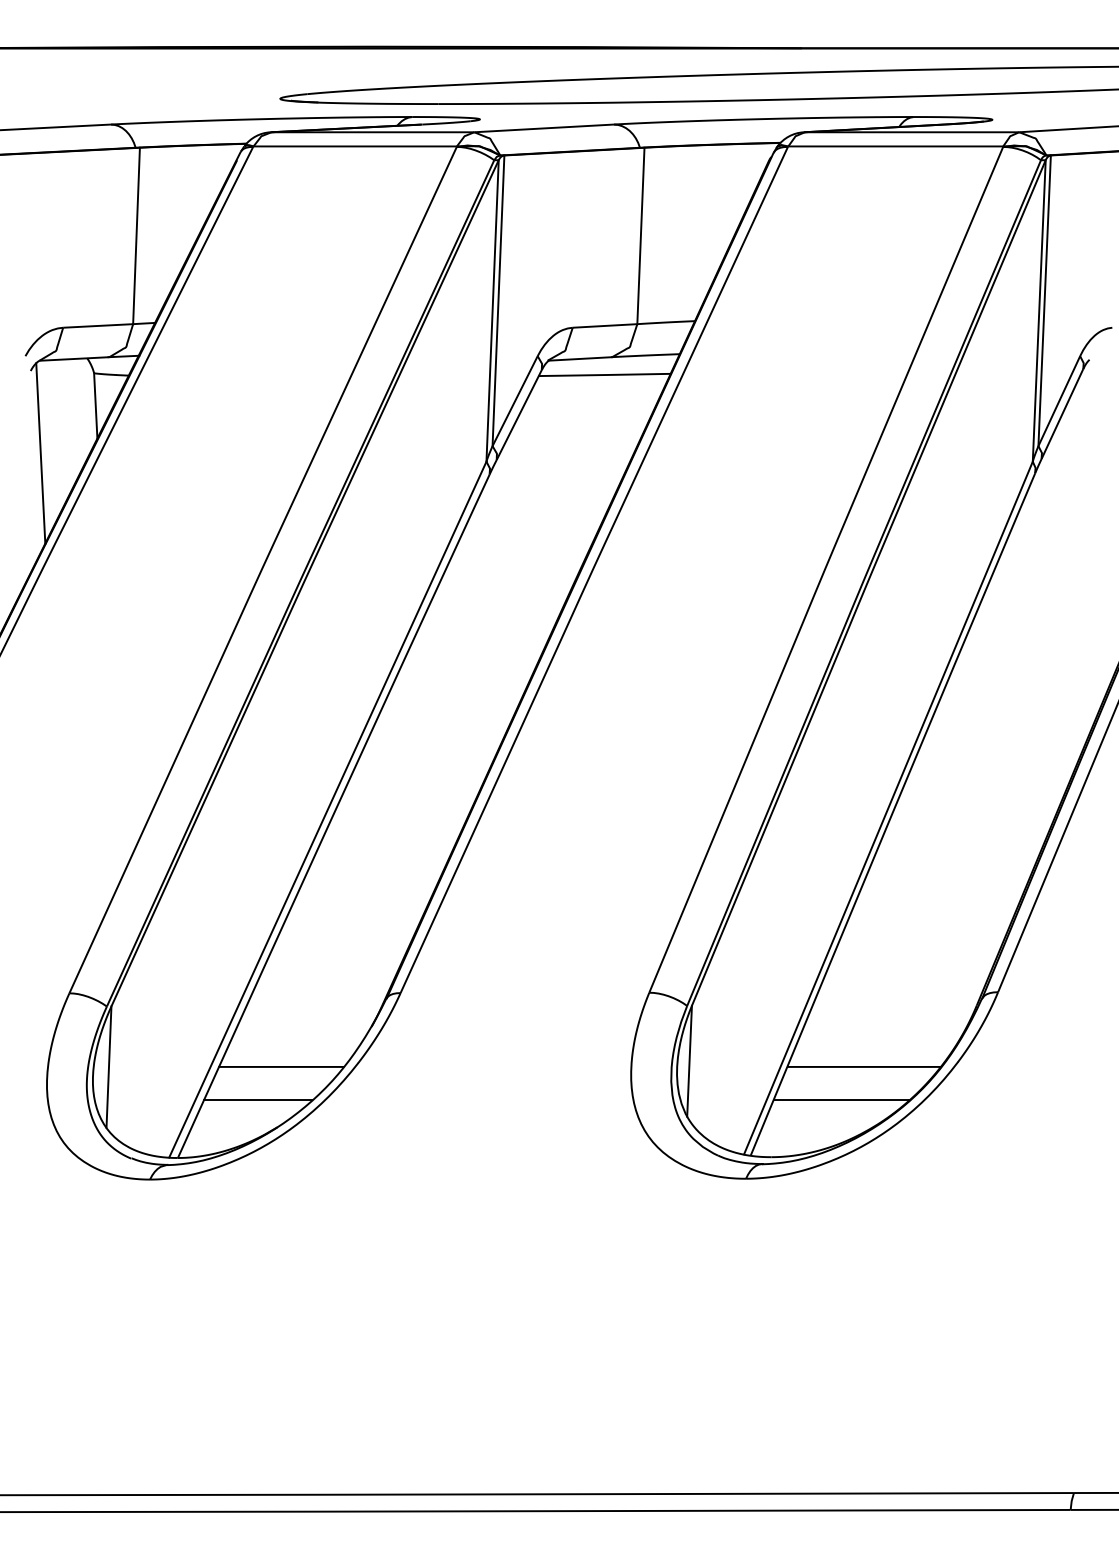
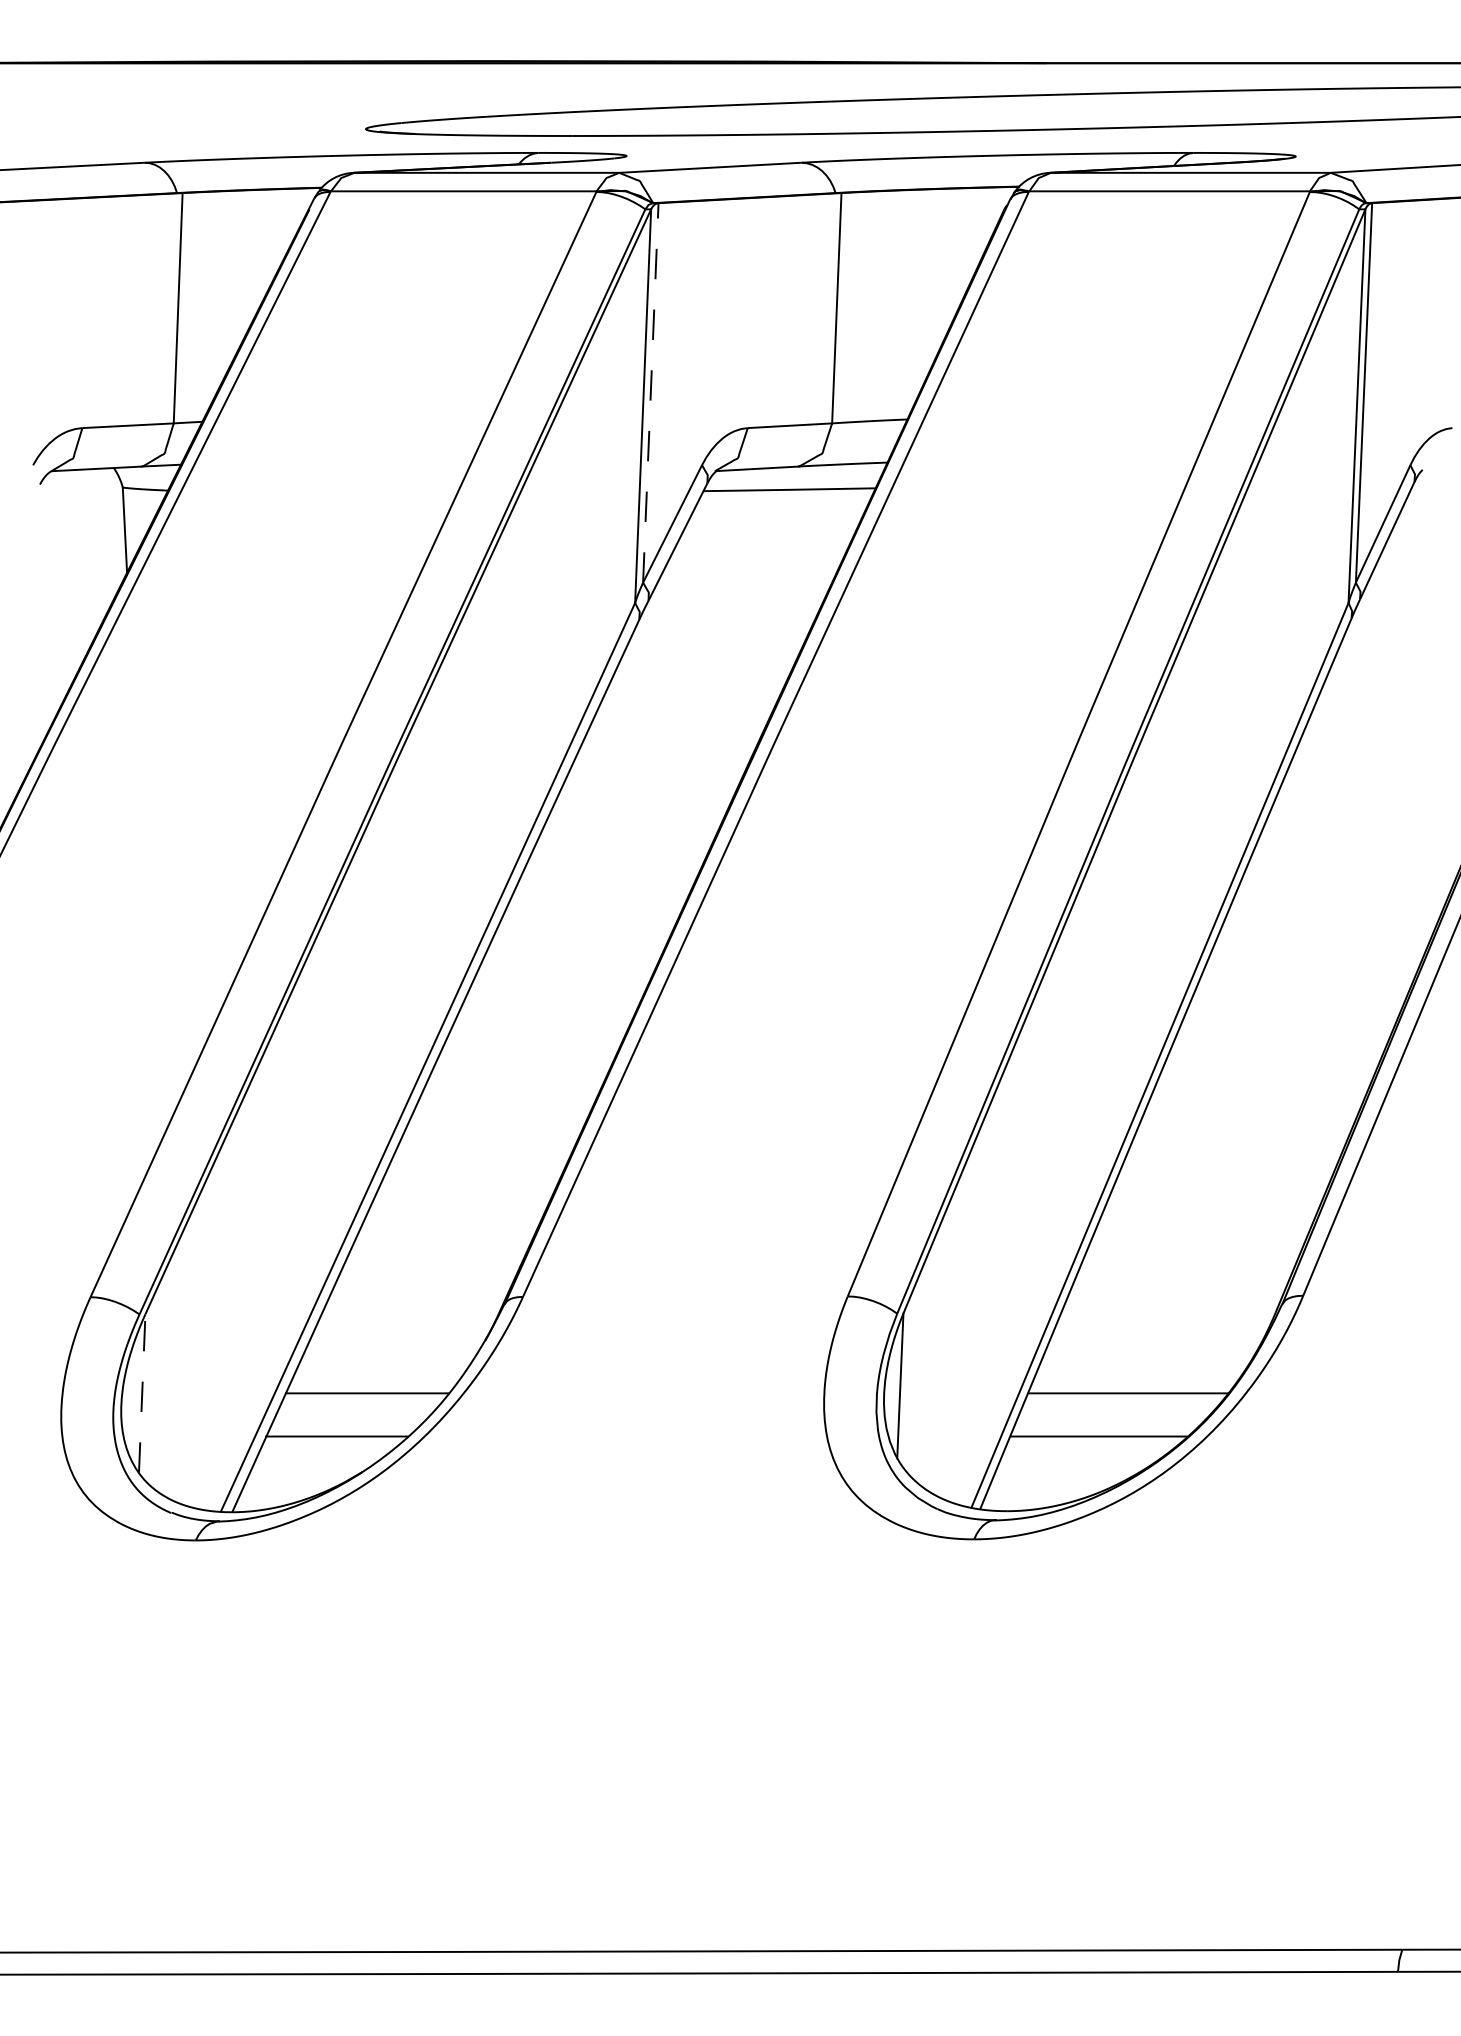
line: (498, 300) -> (650, 392), solid -> dashed
line: (41, 453) -> (53, 592), removed
line: (109, 1067) -> (142, 1393), solid -> dashed

